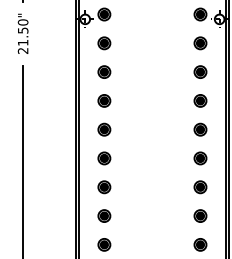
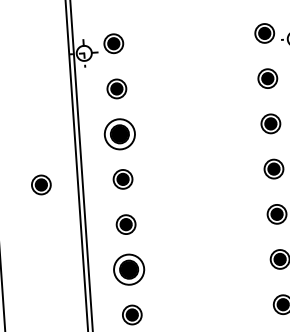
part: (104, 71) -> (120, 133), size x1.6
part: (52, 100) -> (41, 184), added
part: (104, 158) -> (129, 269), size x1.6

